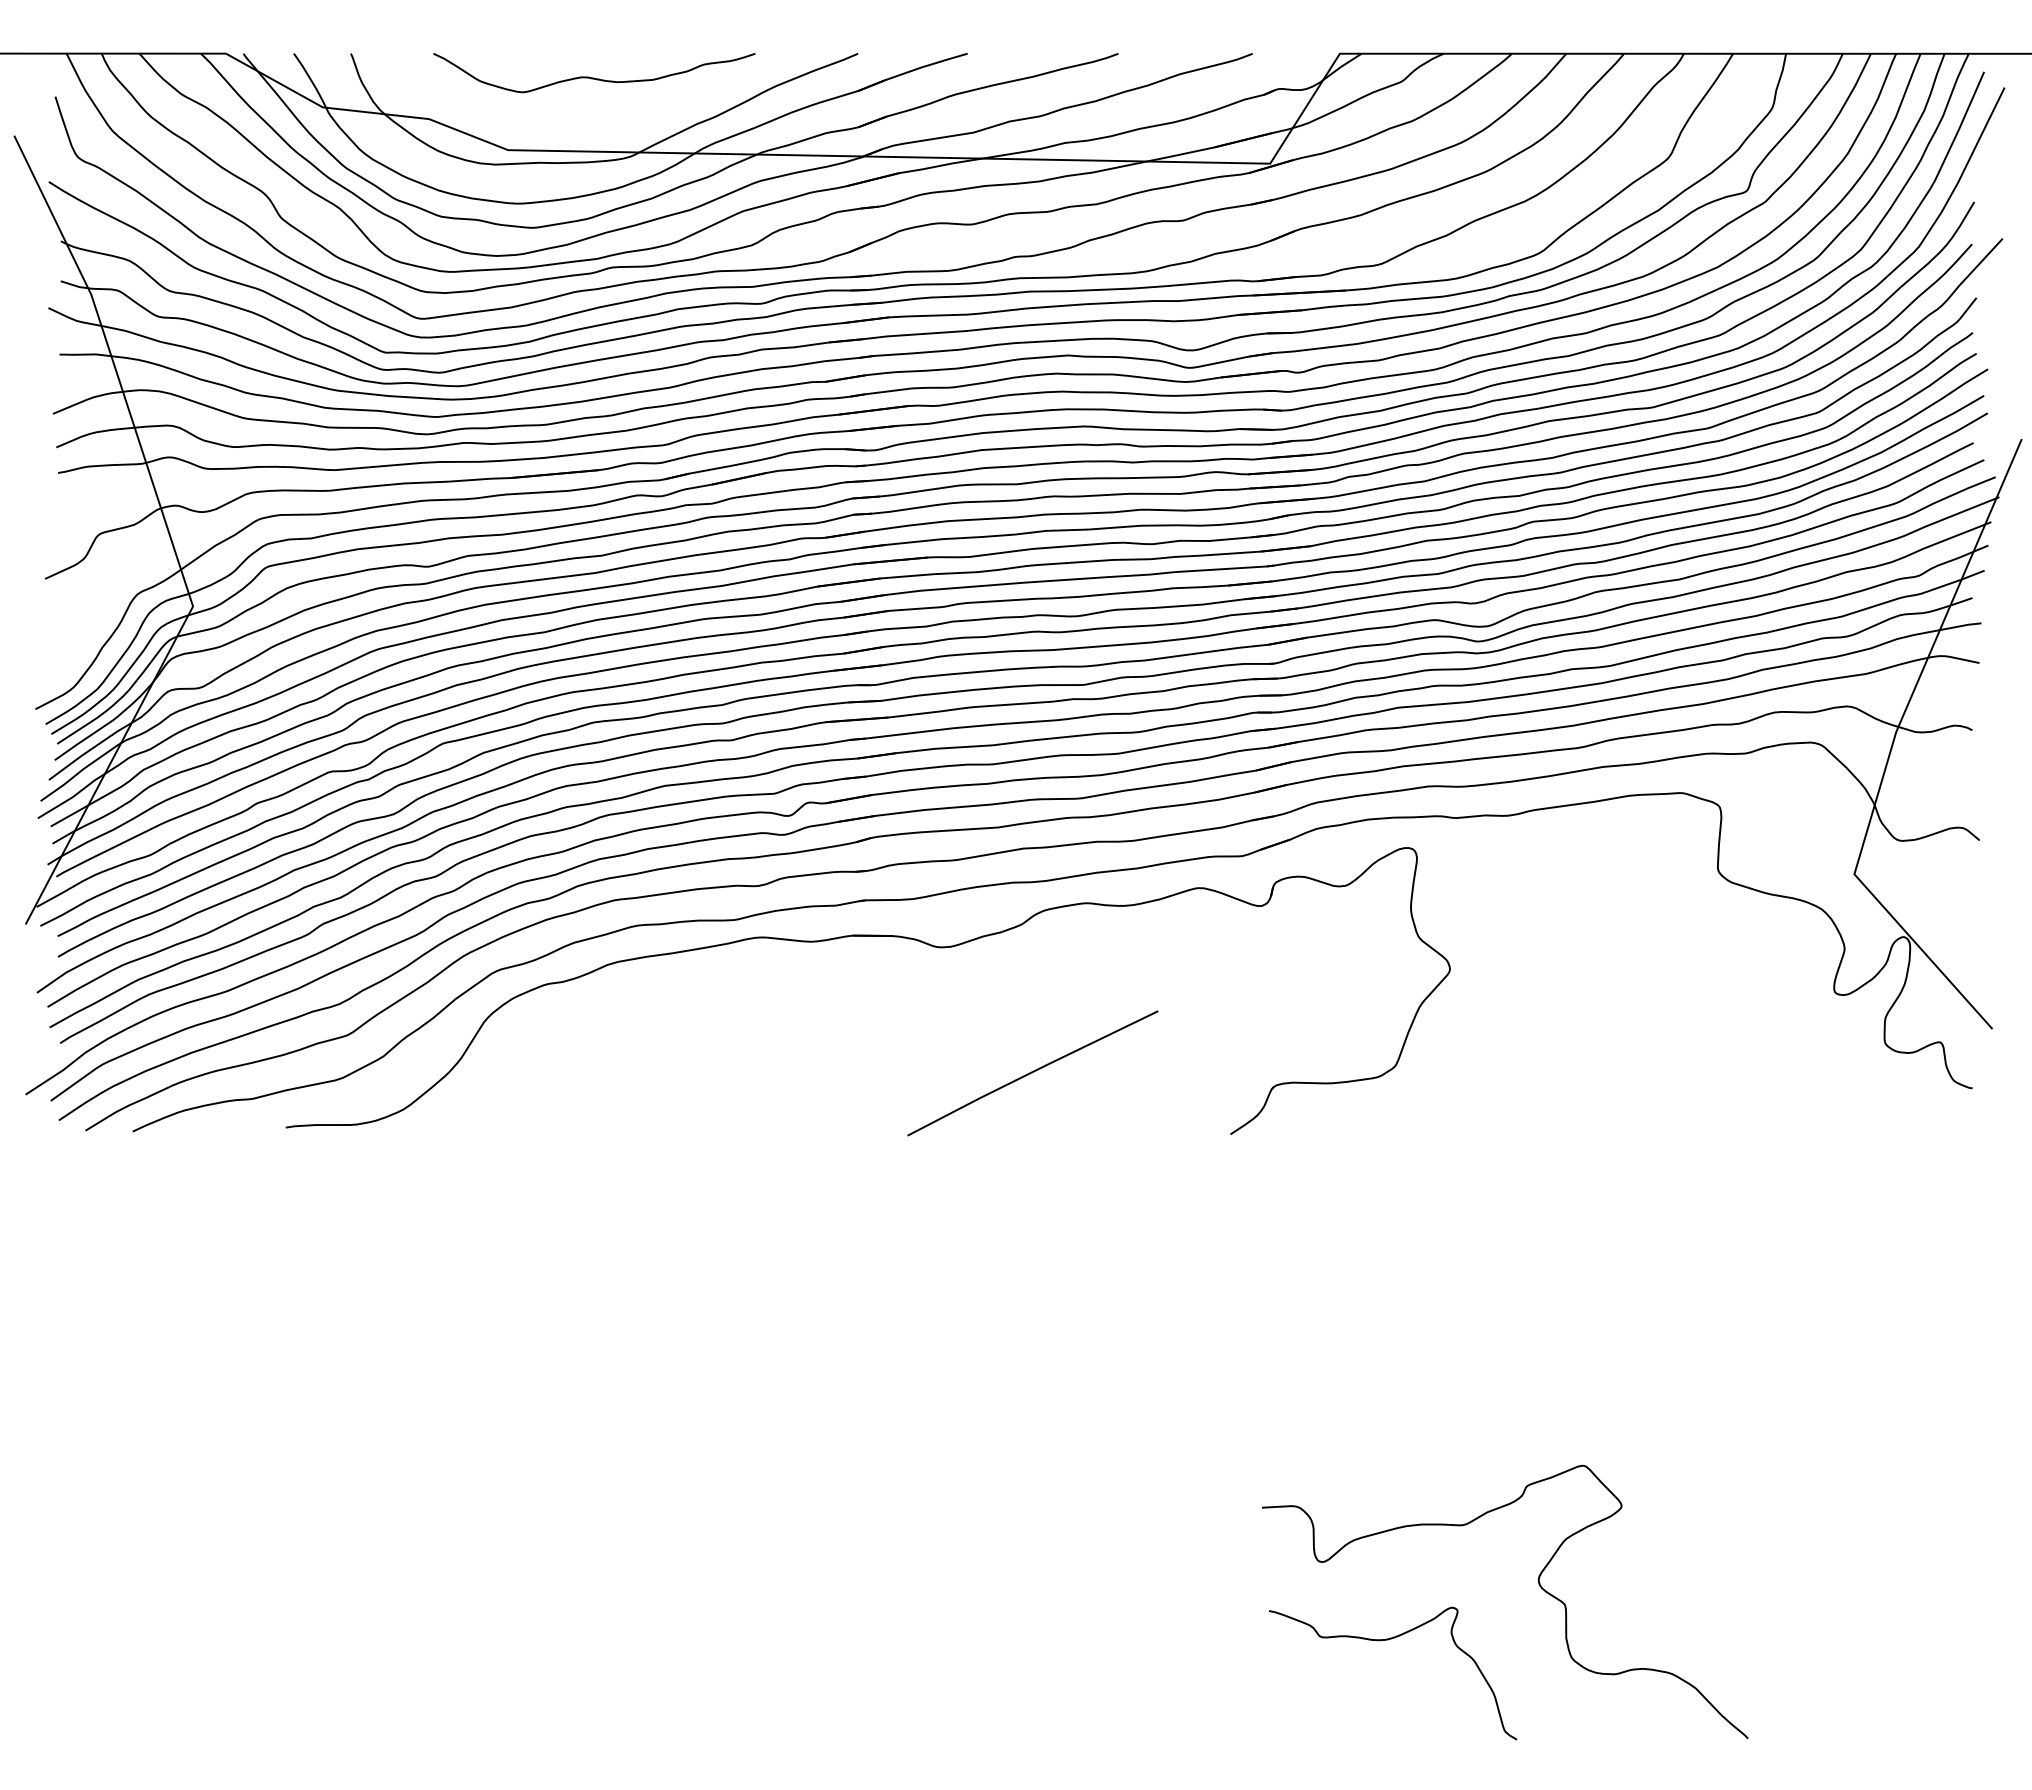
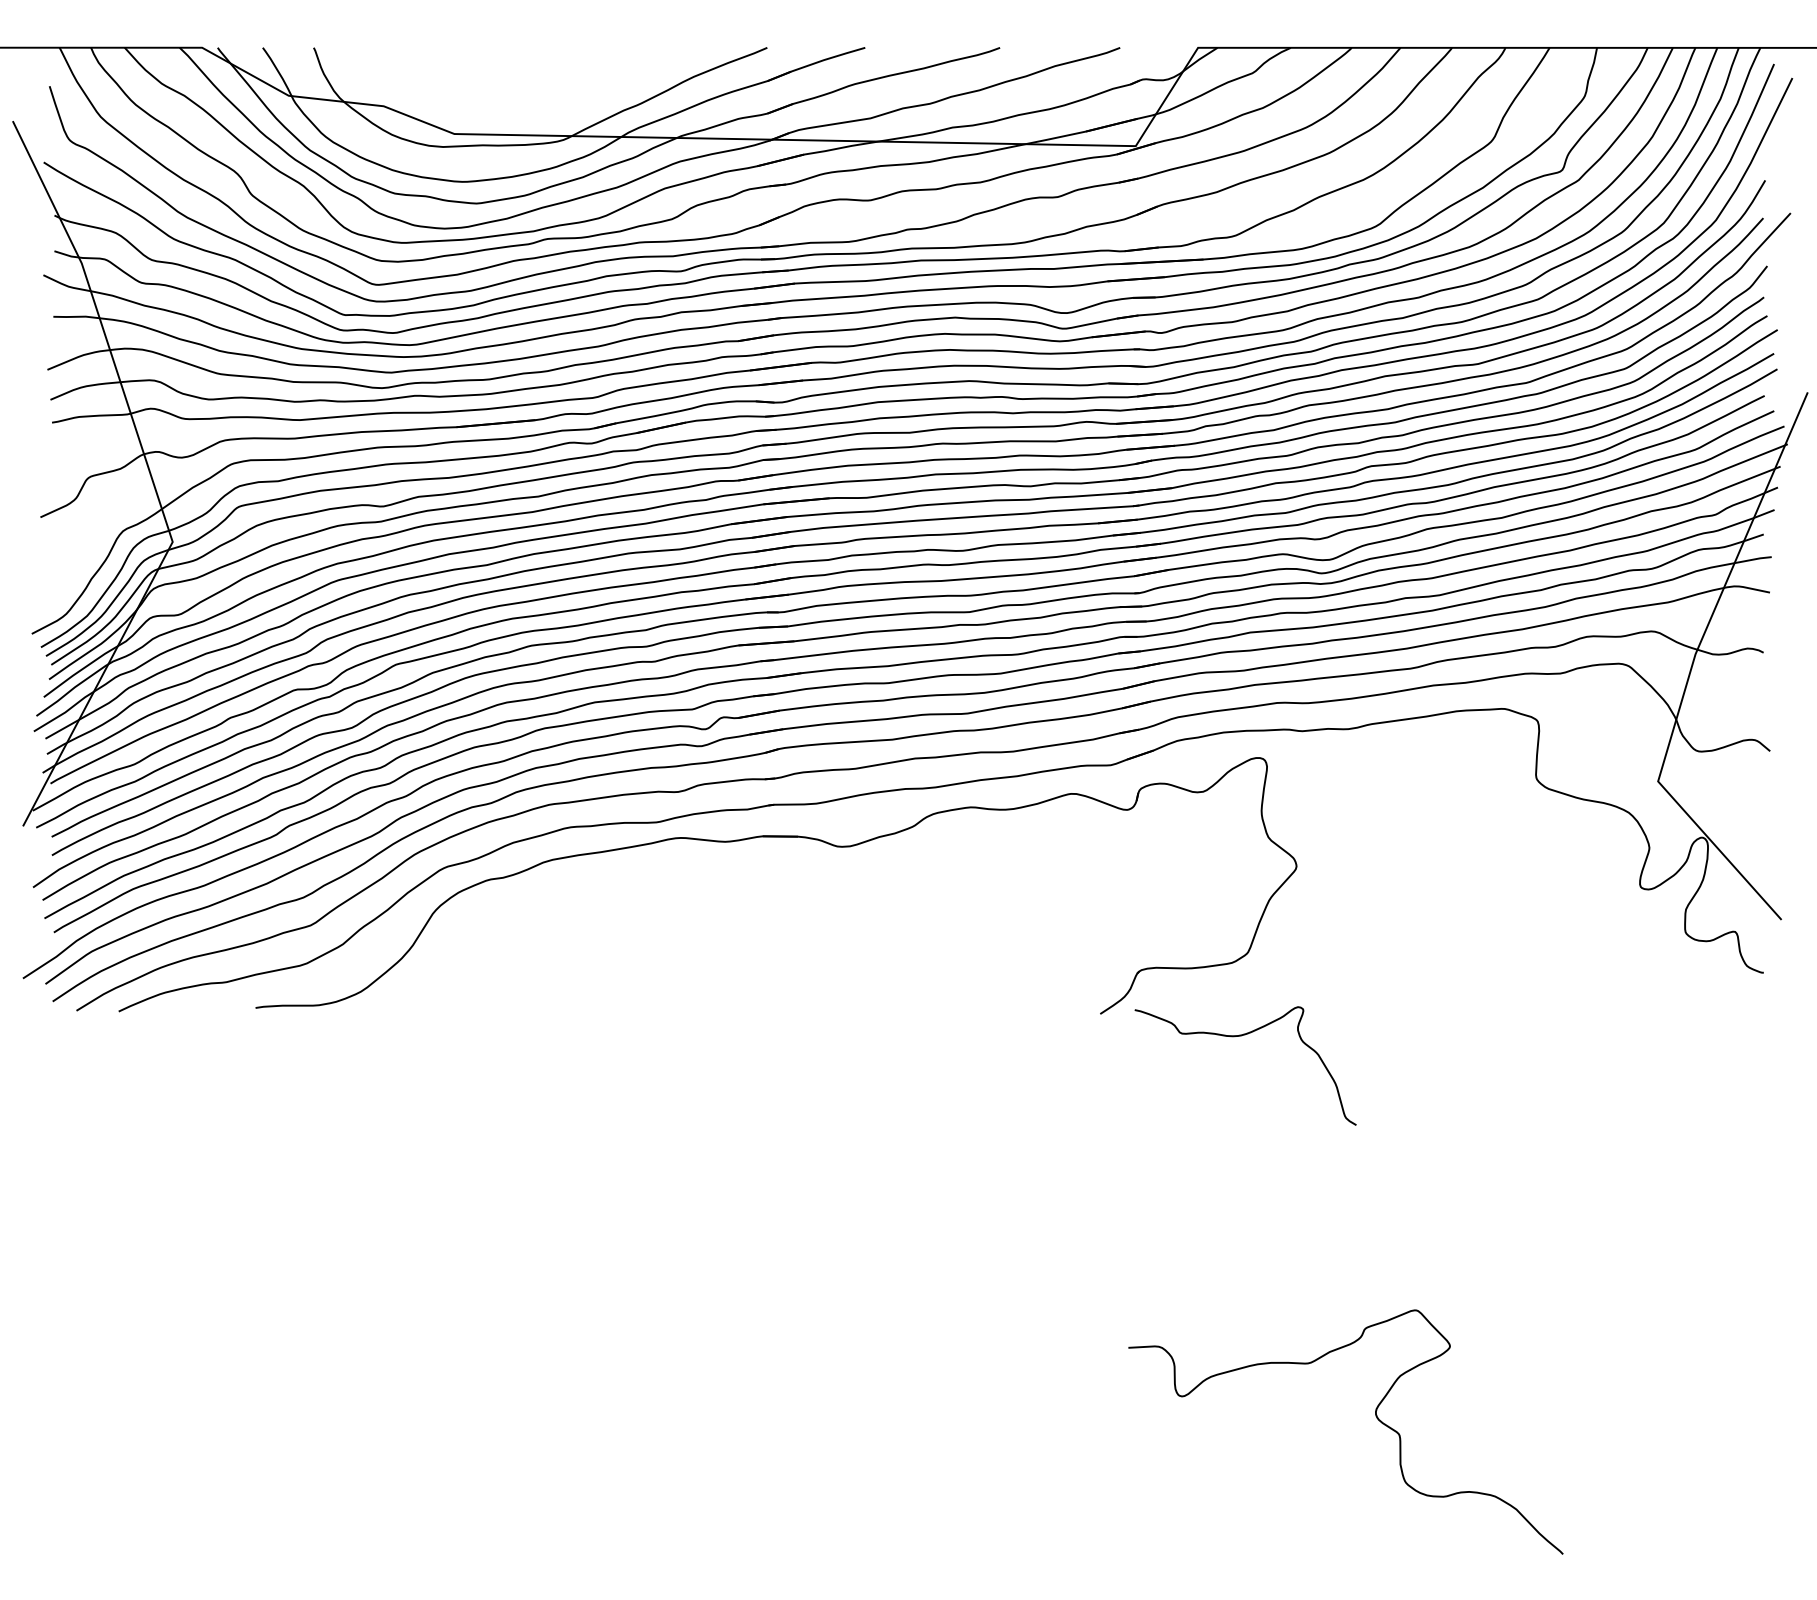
curve: (594, 77) -> (531, 69), removed
line: (1032, 1073) -> (923, 959), removed
curve: (1388, 1640) -> (1241, 1036), moved

